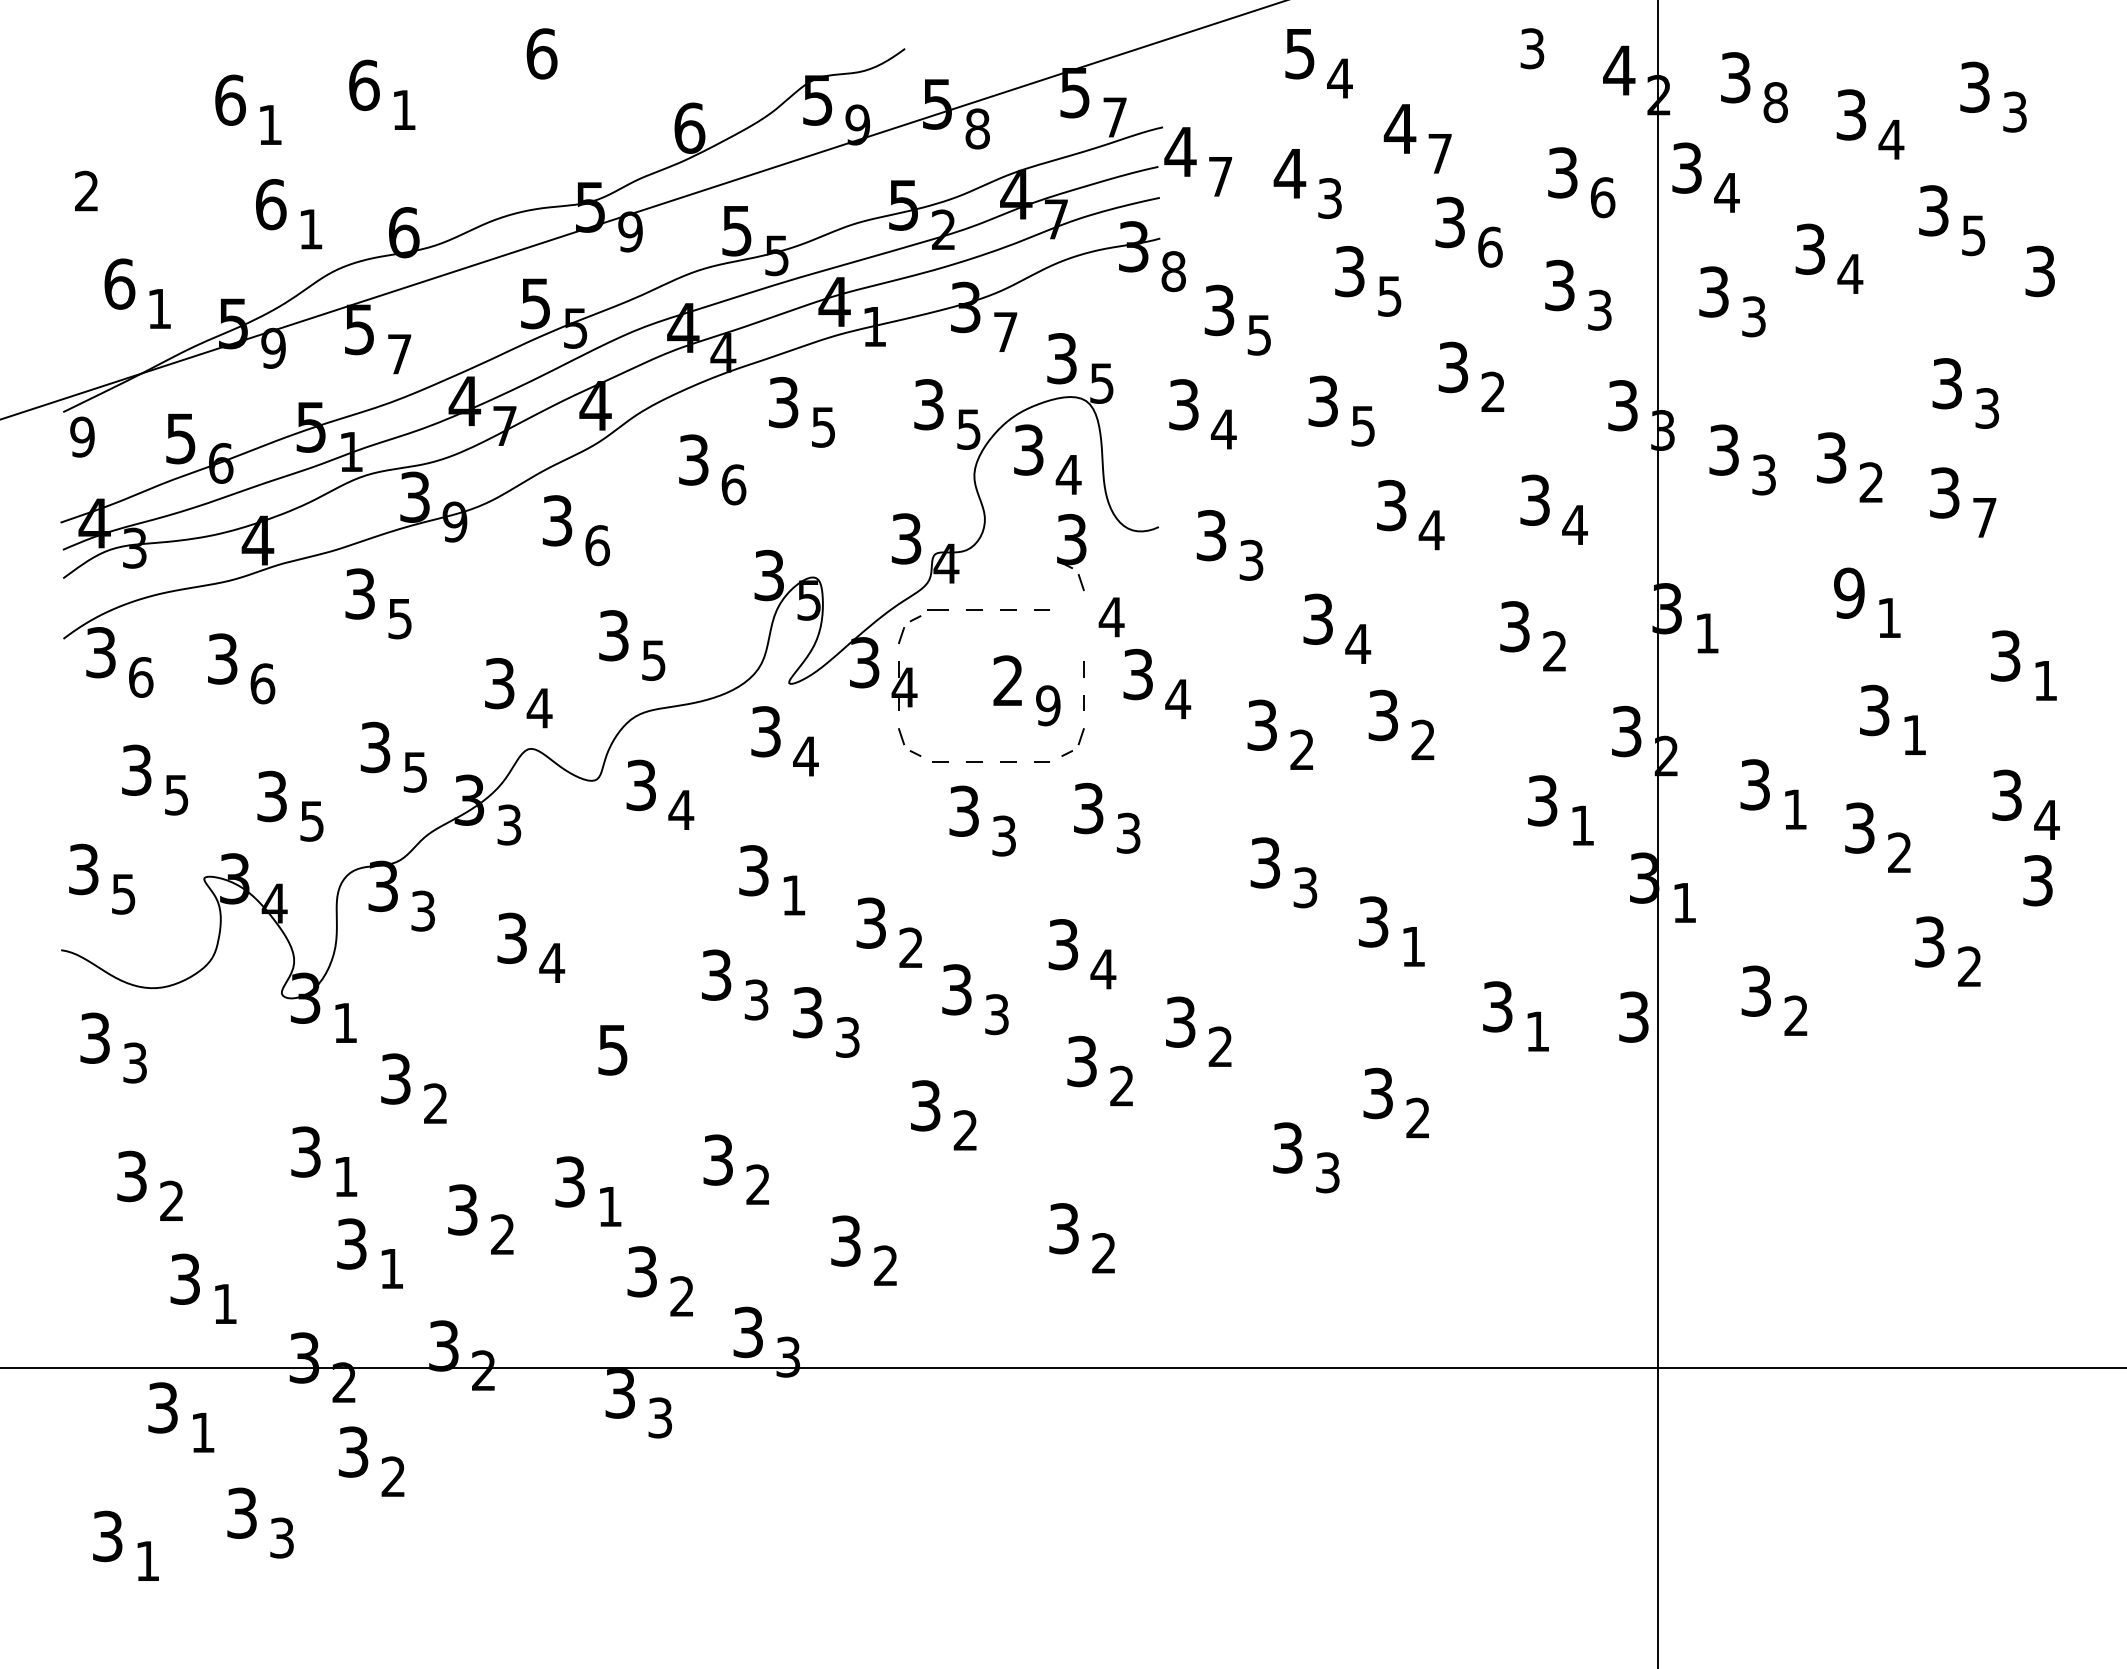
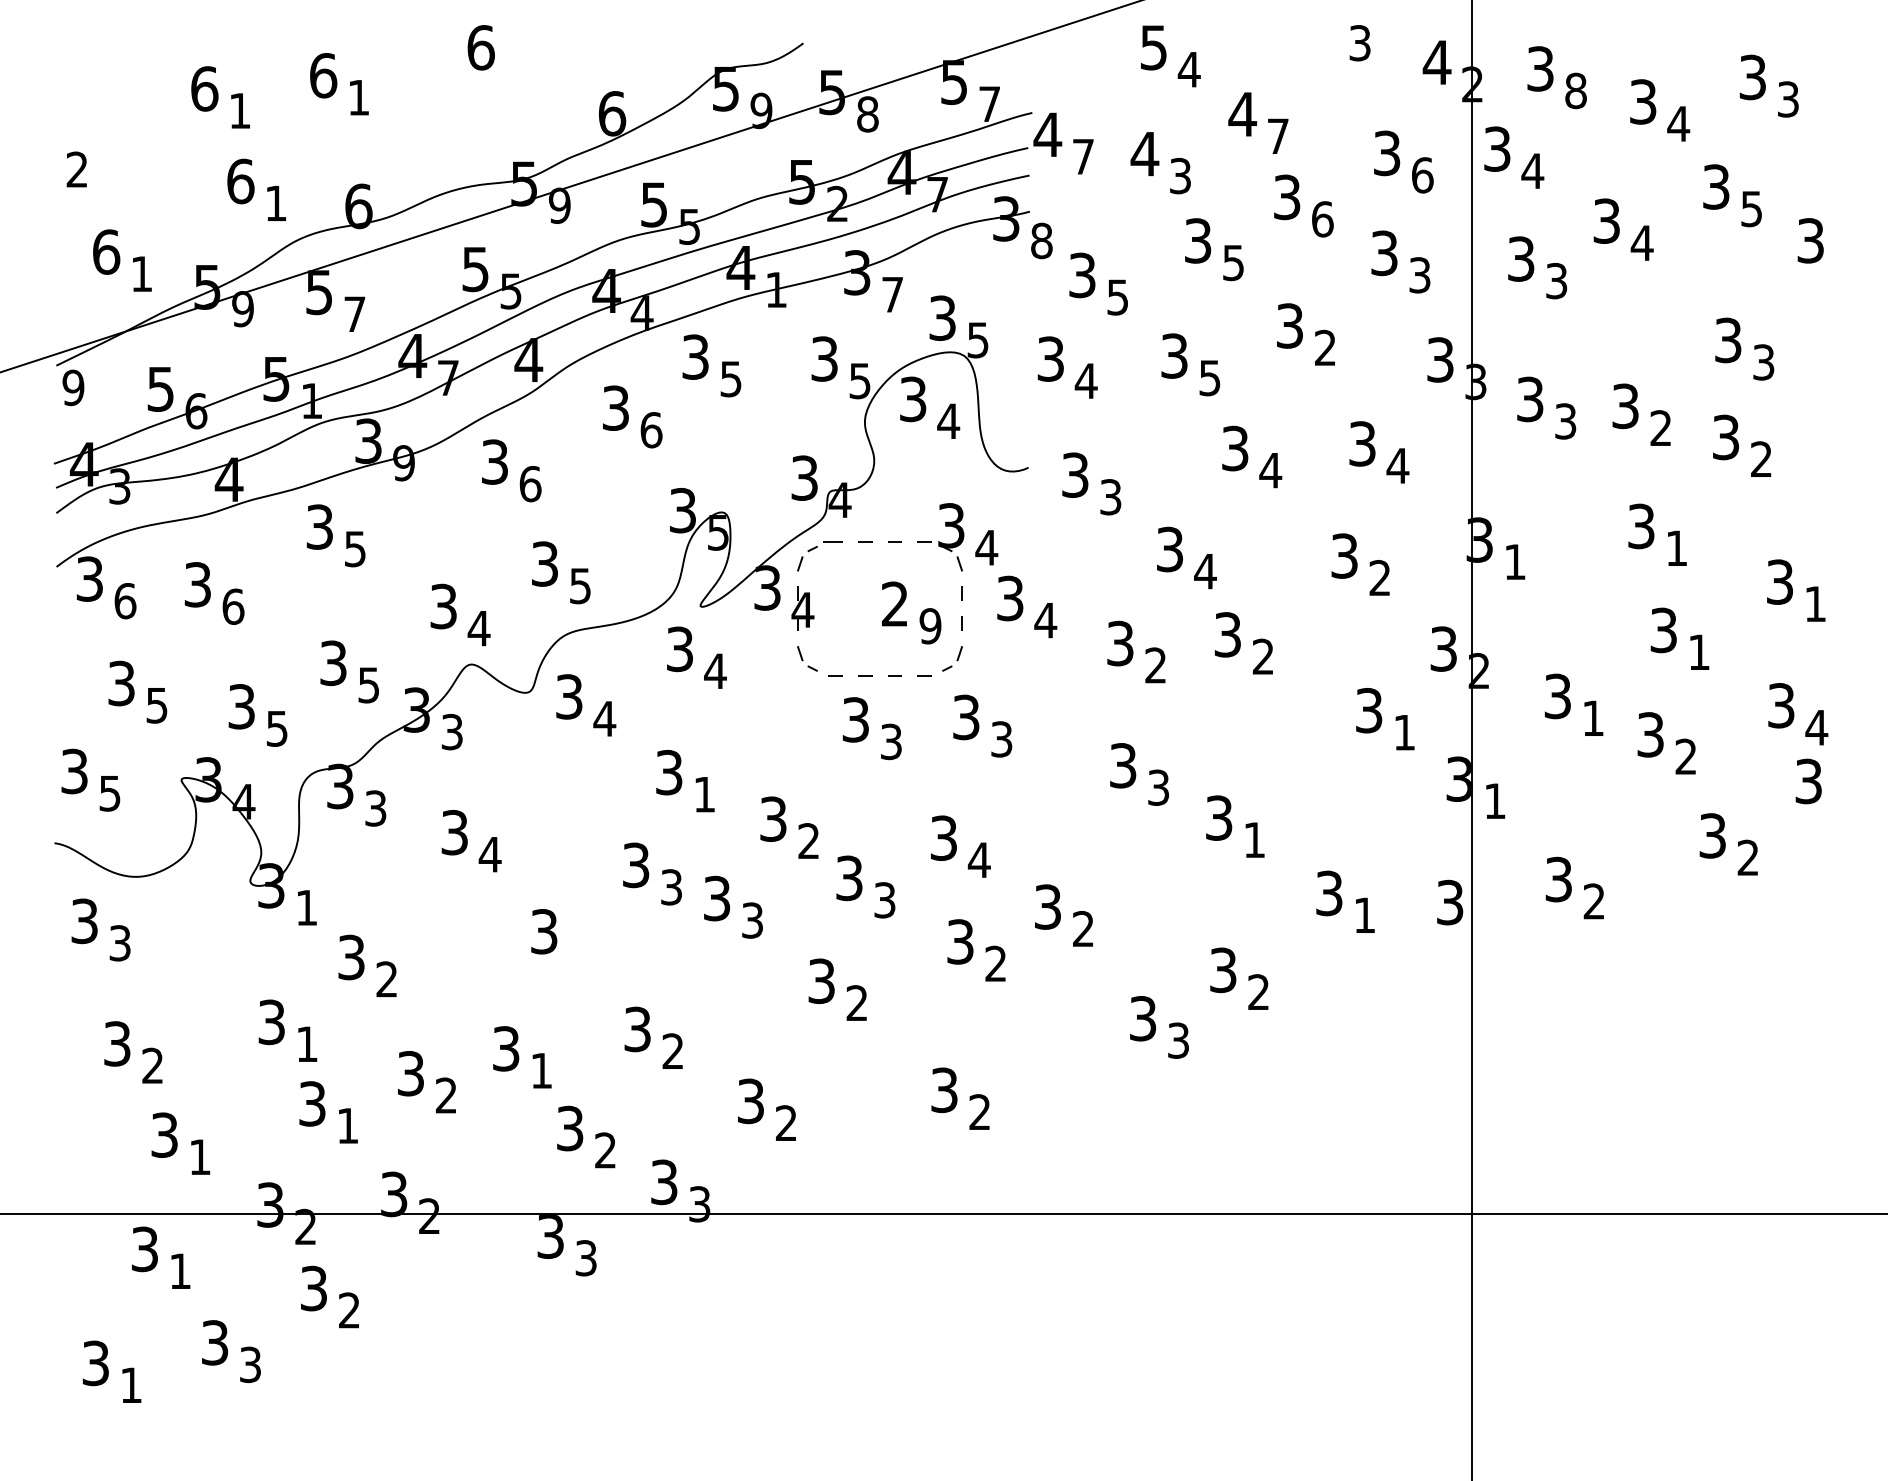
text: (1984, 517) -> (1761, 459), 7 -> 2
part: (1074, 558) -> (953, 542), moved
text: (1849, 592) -> (1641, 525), 9 -> 3
text: (612, 1049) -> (543, 931), 5 -> 3

